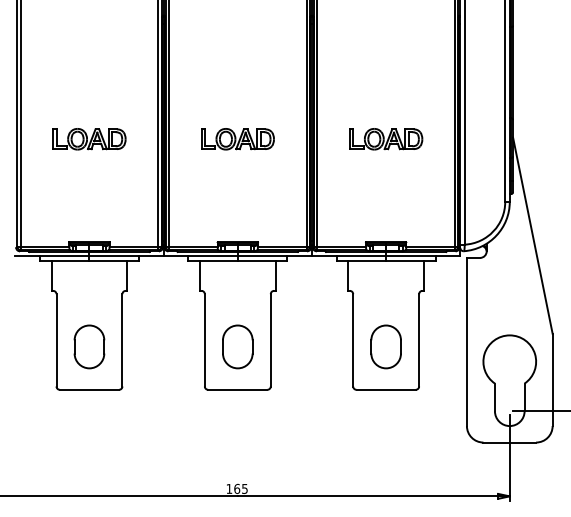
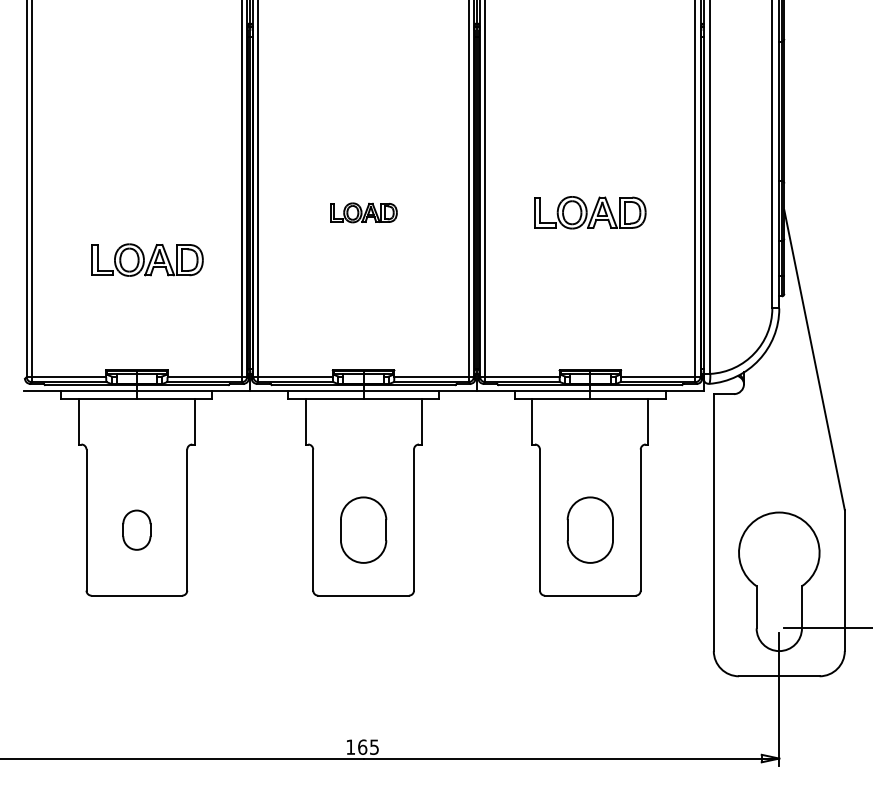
part: (89, 139) -> (147, 260), moved
part: (237, 139) -> (363, 213), size x0.6
part: (89, 346) -> (136, 529), size x0.6

